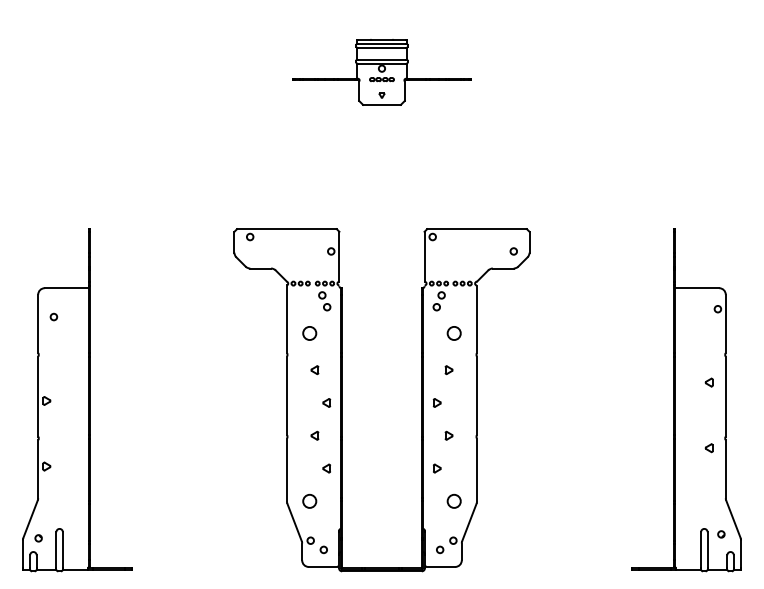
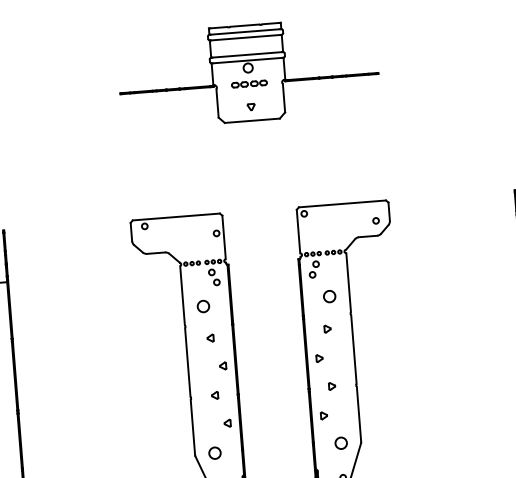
part: (381, 72) -> (248, 73), size x1.67

